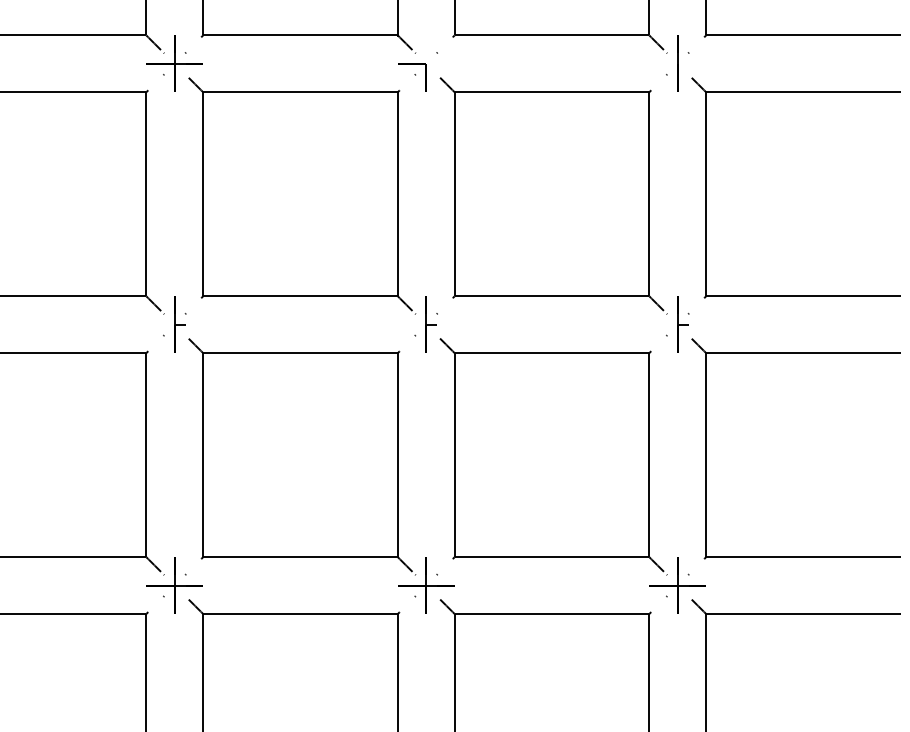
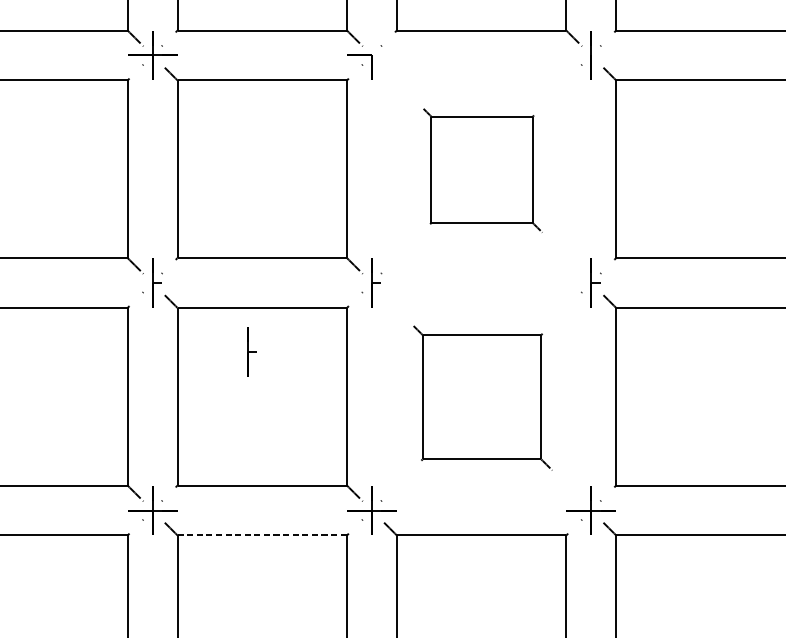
part: (553, 195) -> (482, 170), size x0.6
part: (288, 403) -> (251, 351), added
part: (553, 456) -> (482, 397), size x0.7
line: (301, 614) -> (263, 535), solid -> dashed

